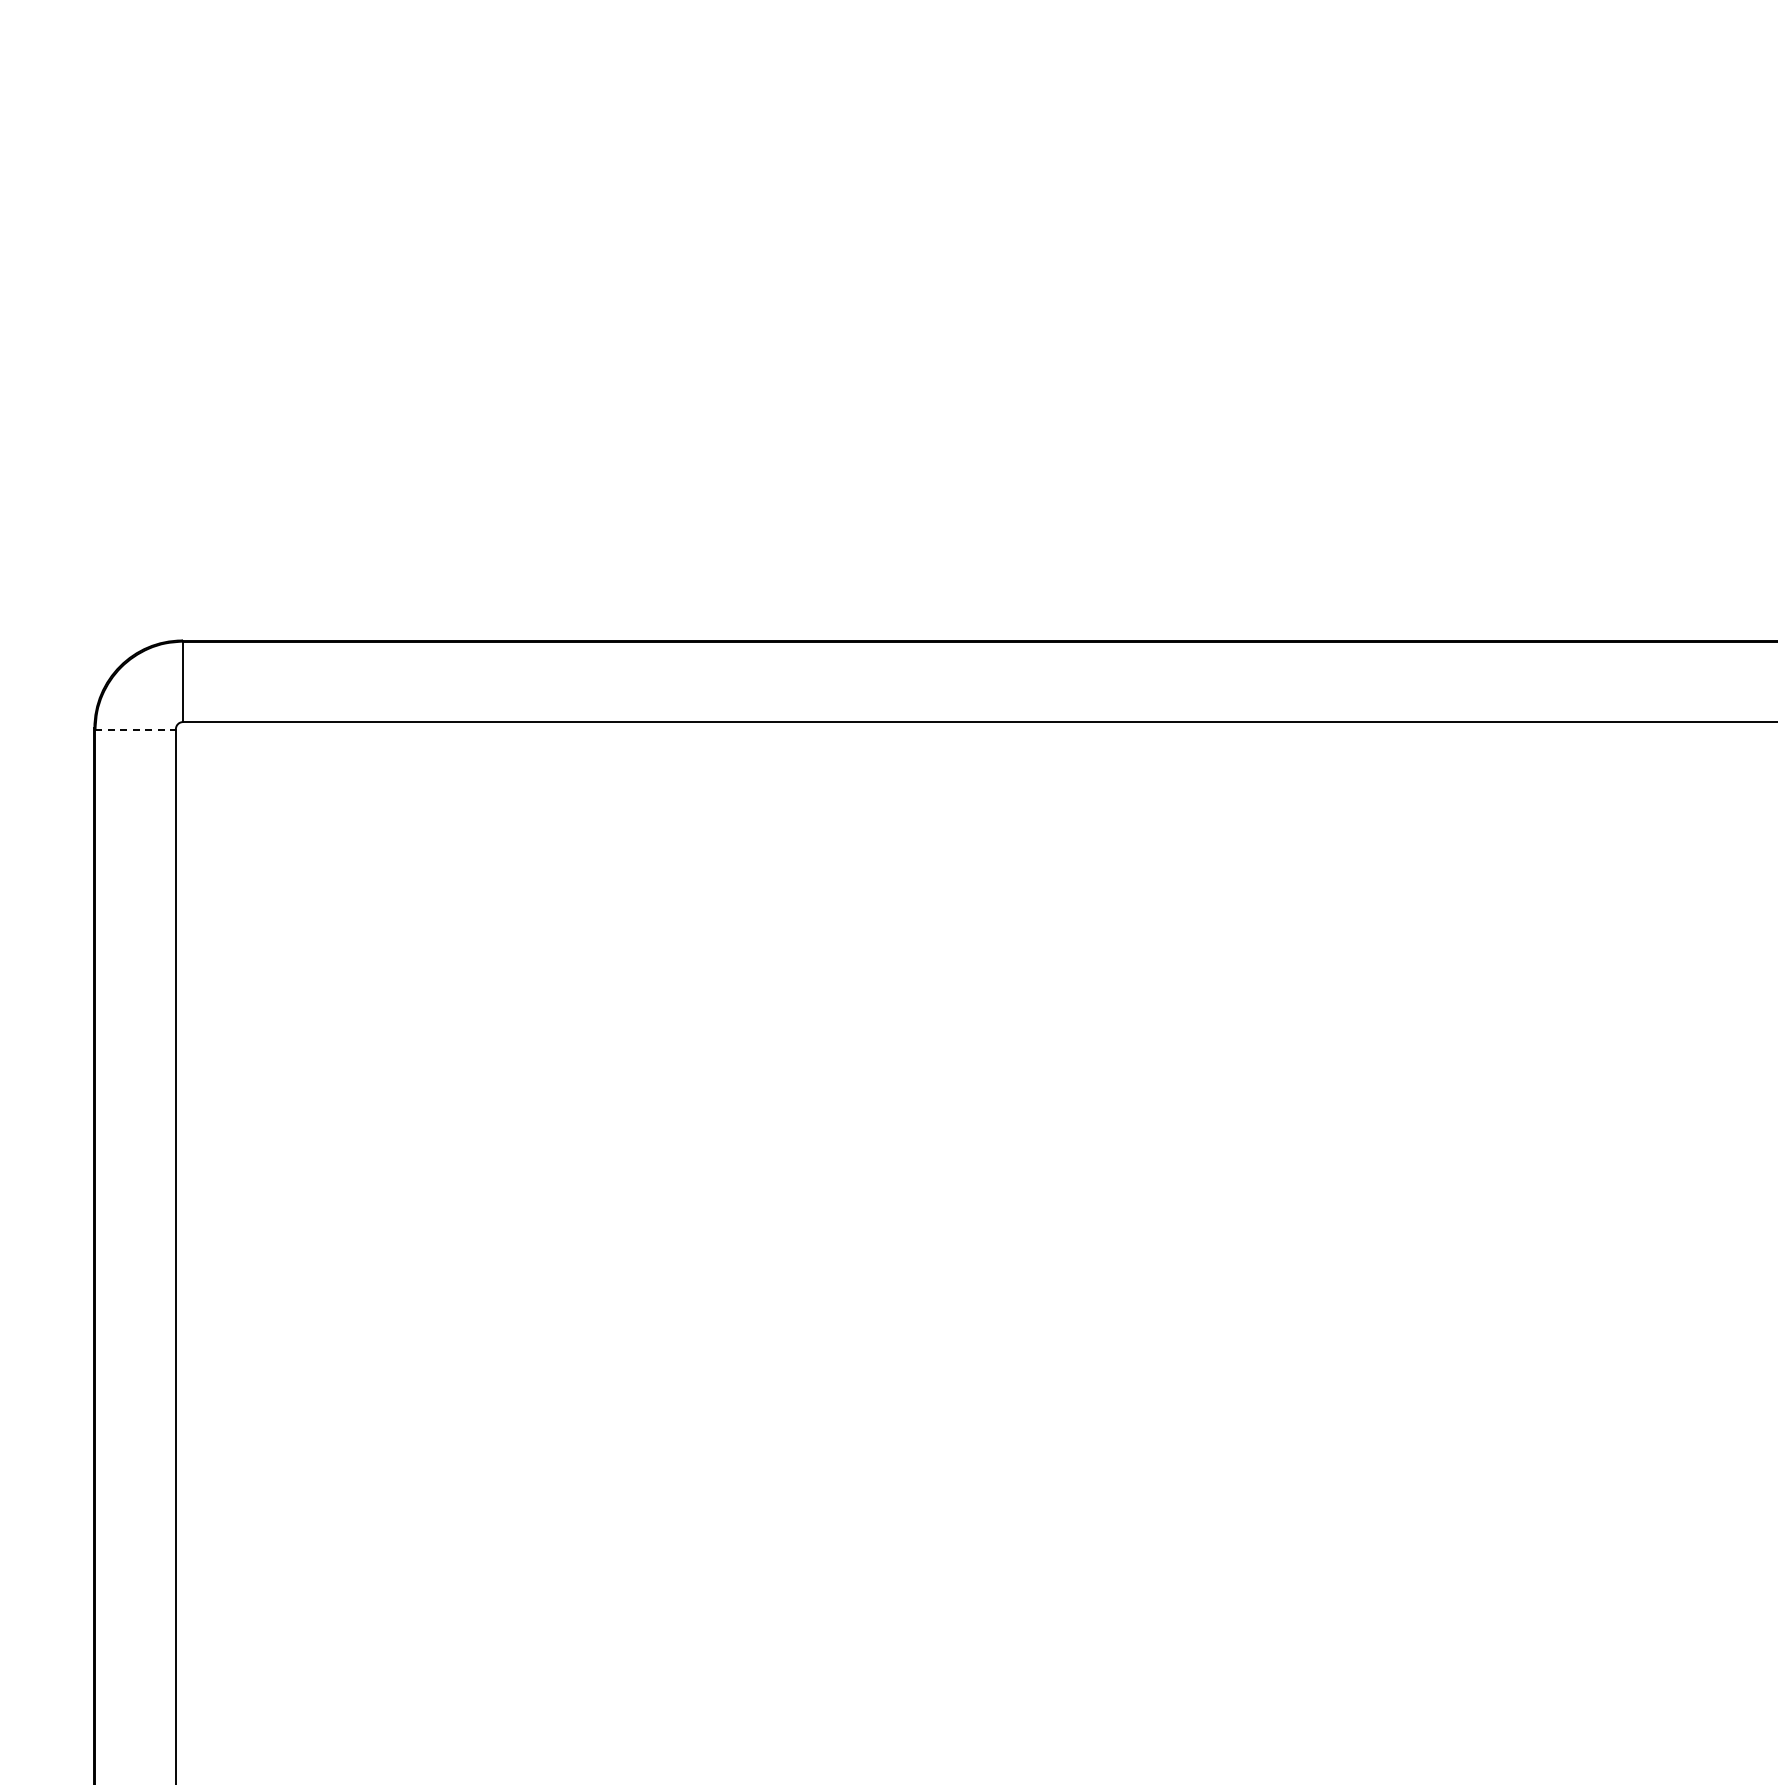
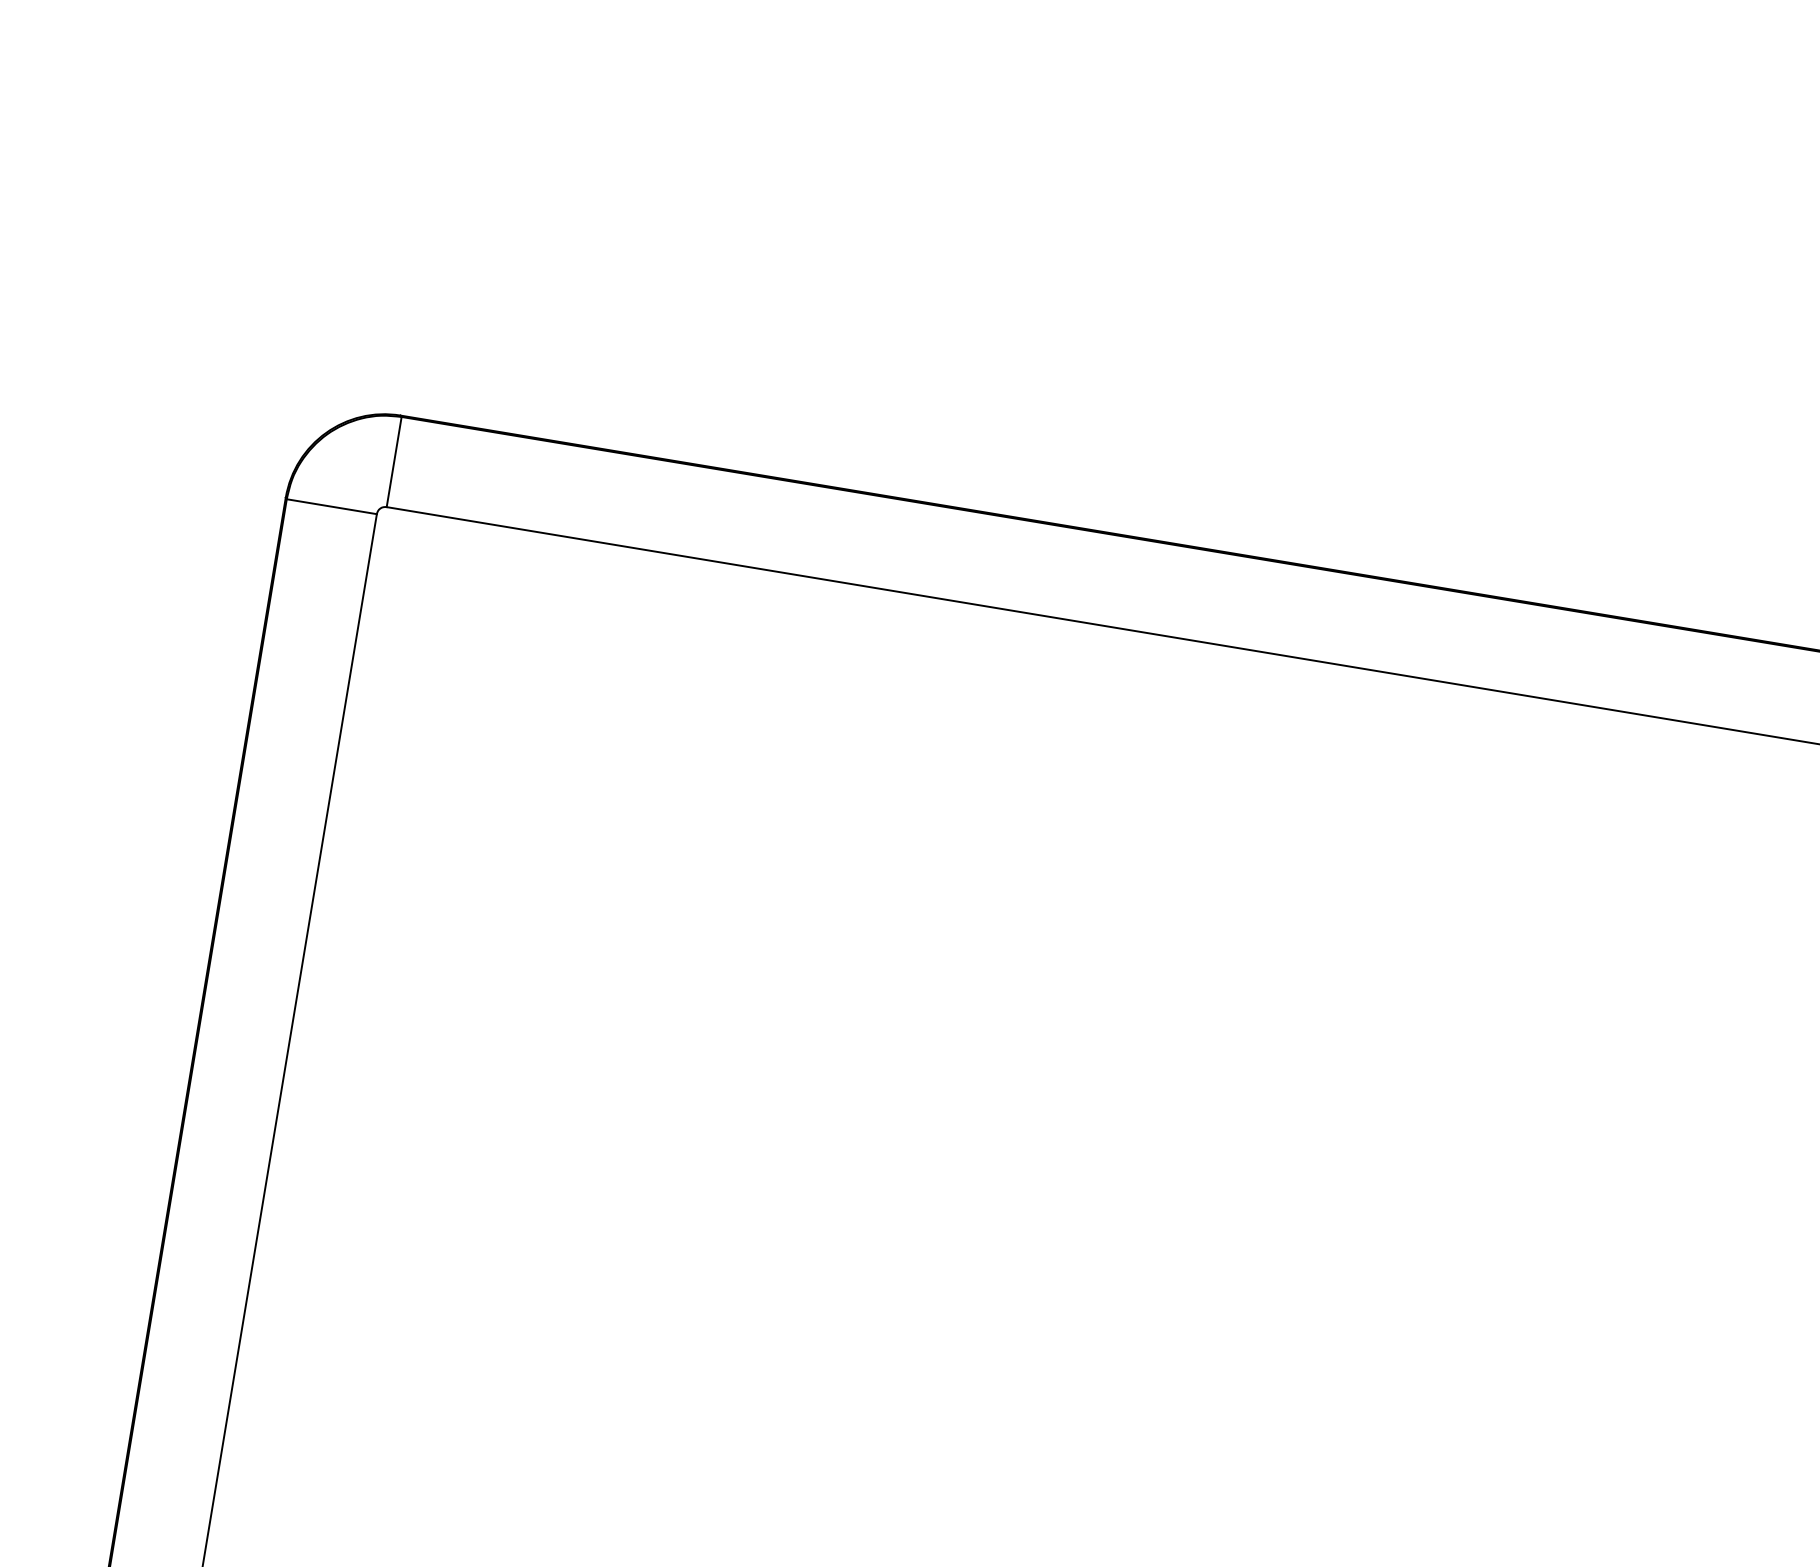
line: (136, 729) -> (332, 506), dashed -> solid

